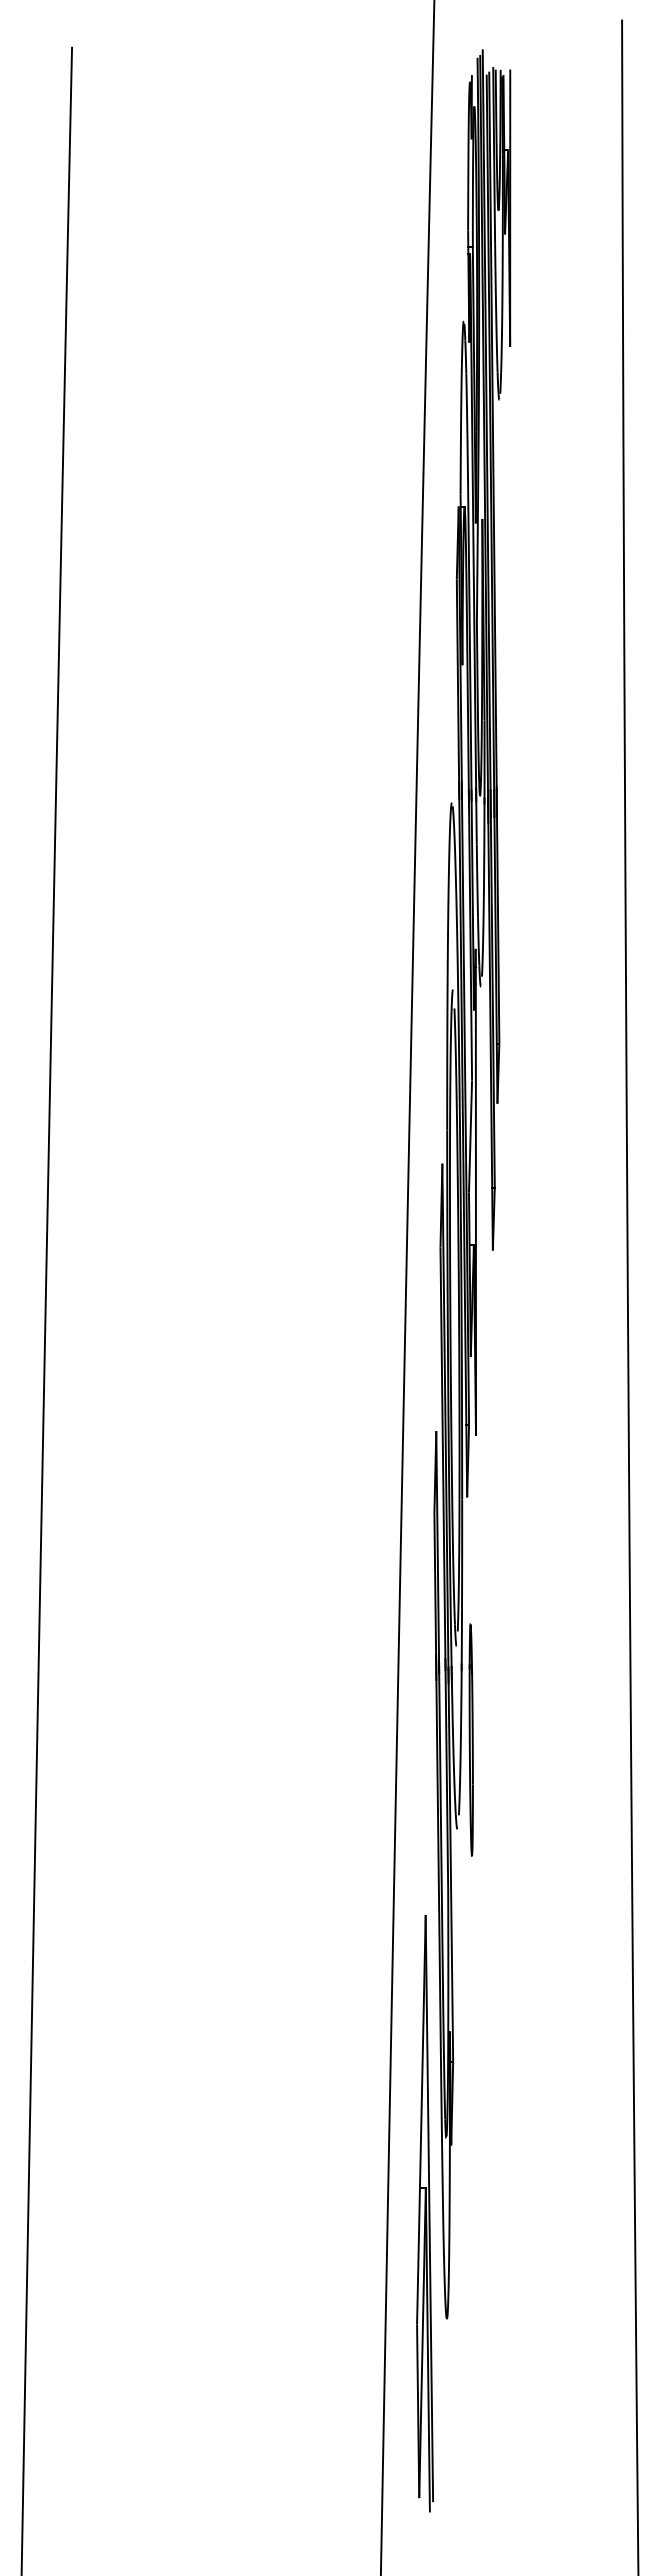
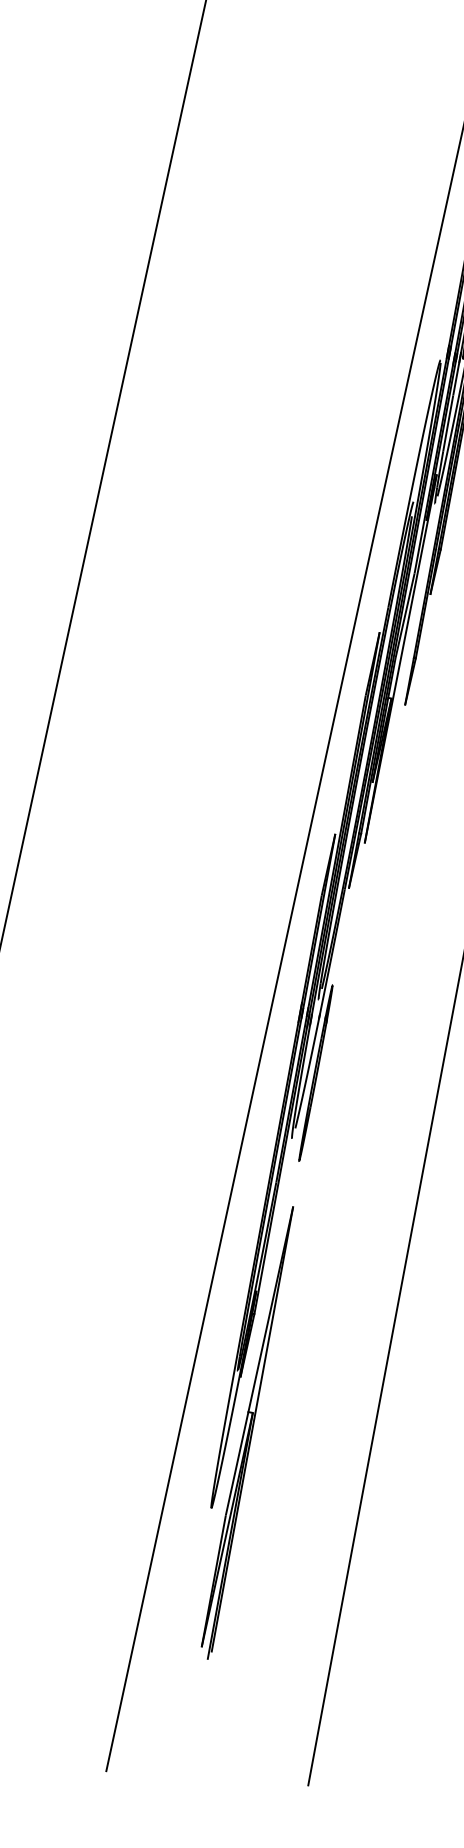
part: (424, 2213) -> (247, 1432), moved

